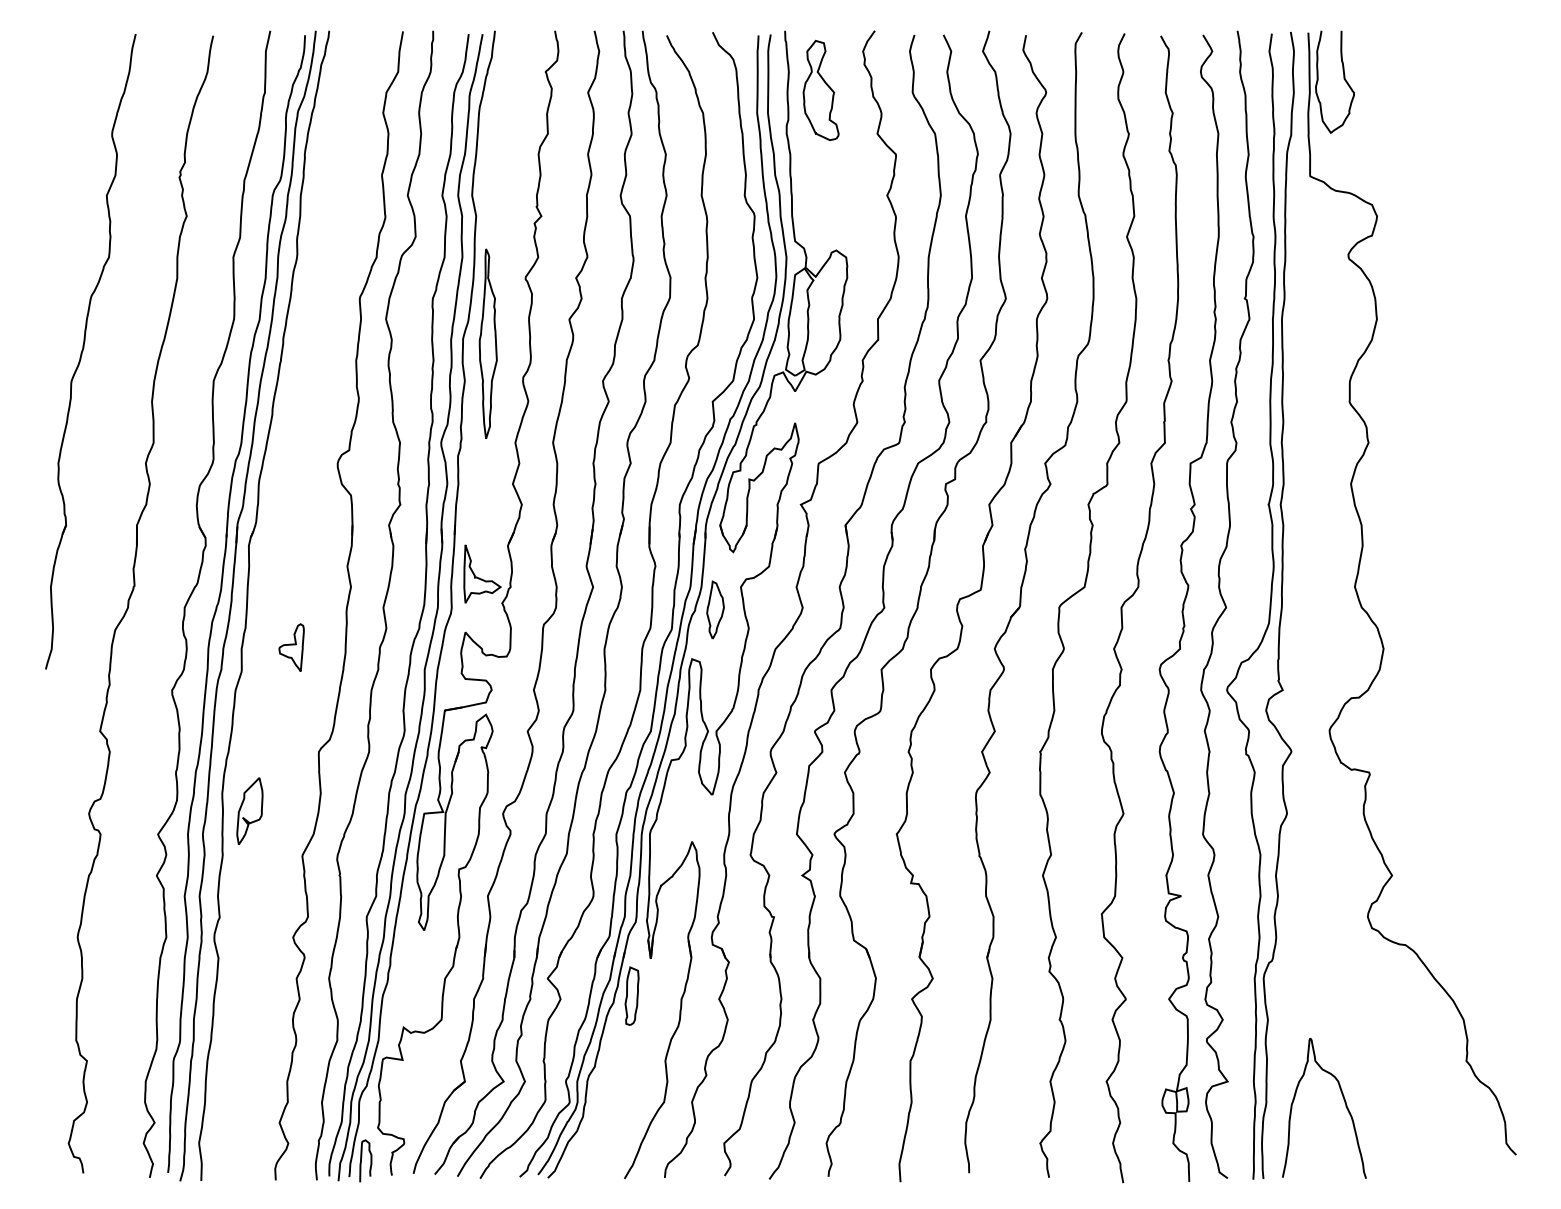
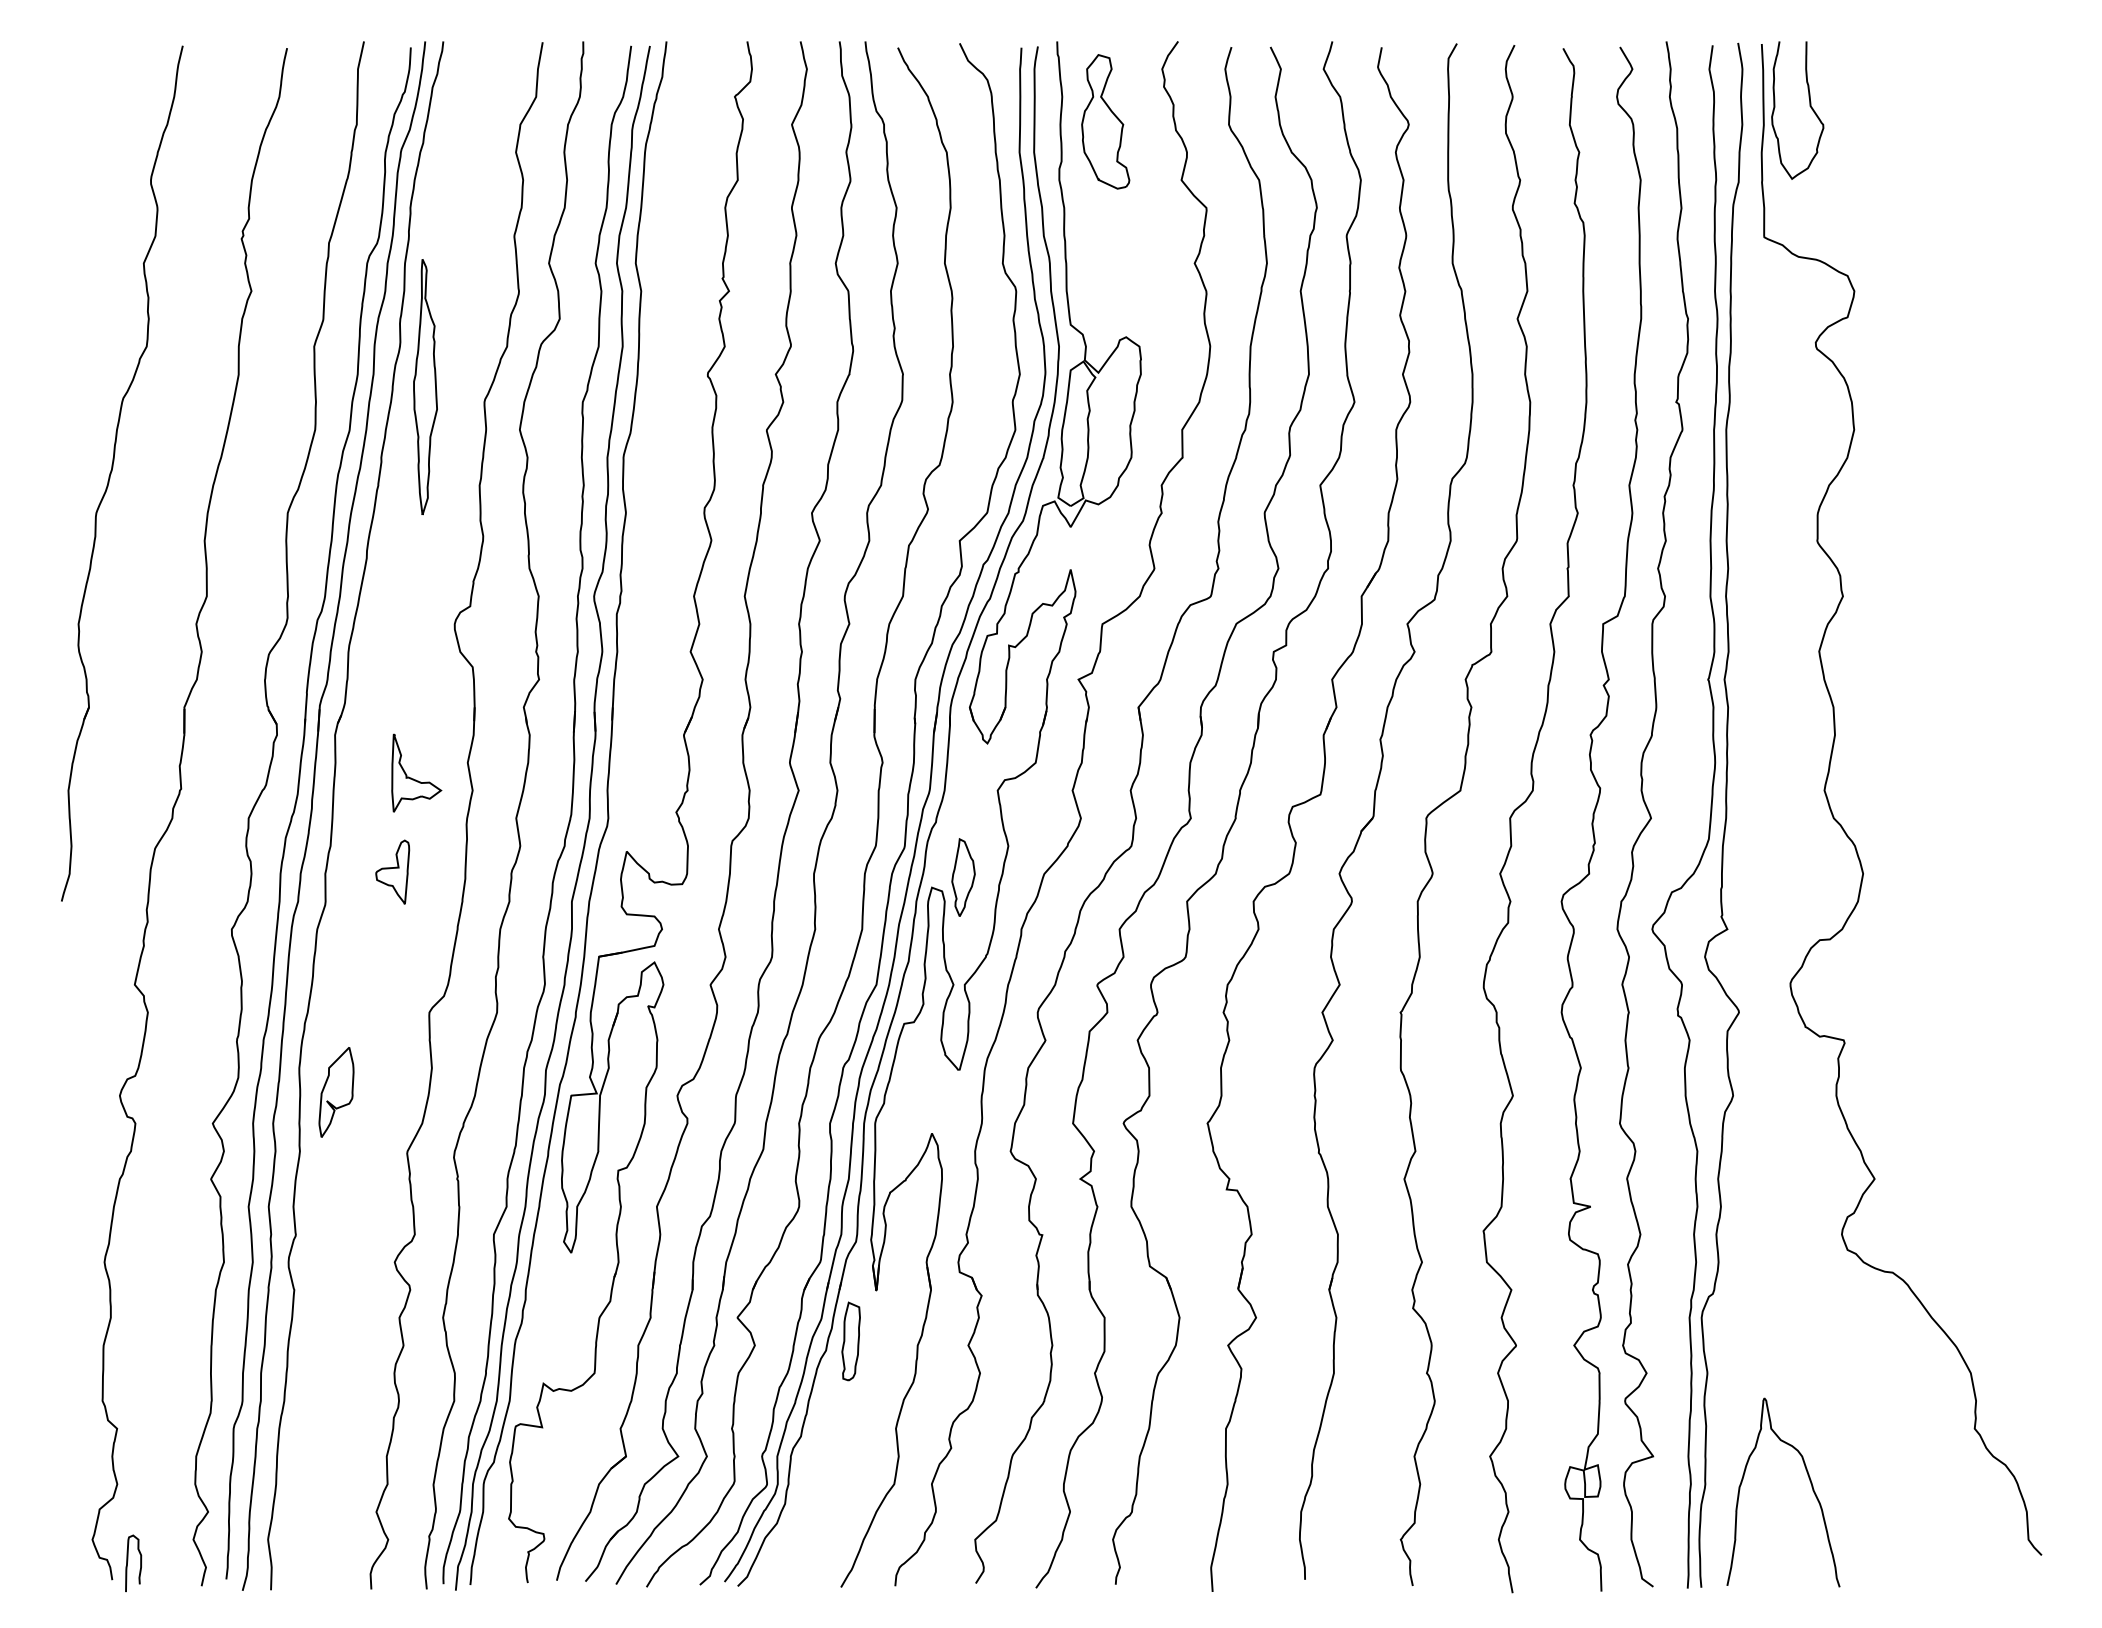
part: (488, 344) -> (425, 387), moved
part: (480, 578) -> (413, 778), moved
part: (715, 610) -> (963, 877), moved
curve: (362, 1159) -> (128, 1561), moved

